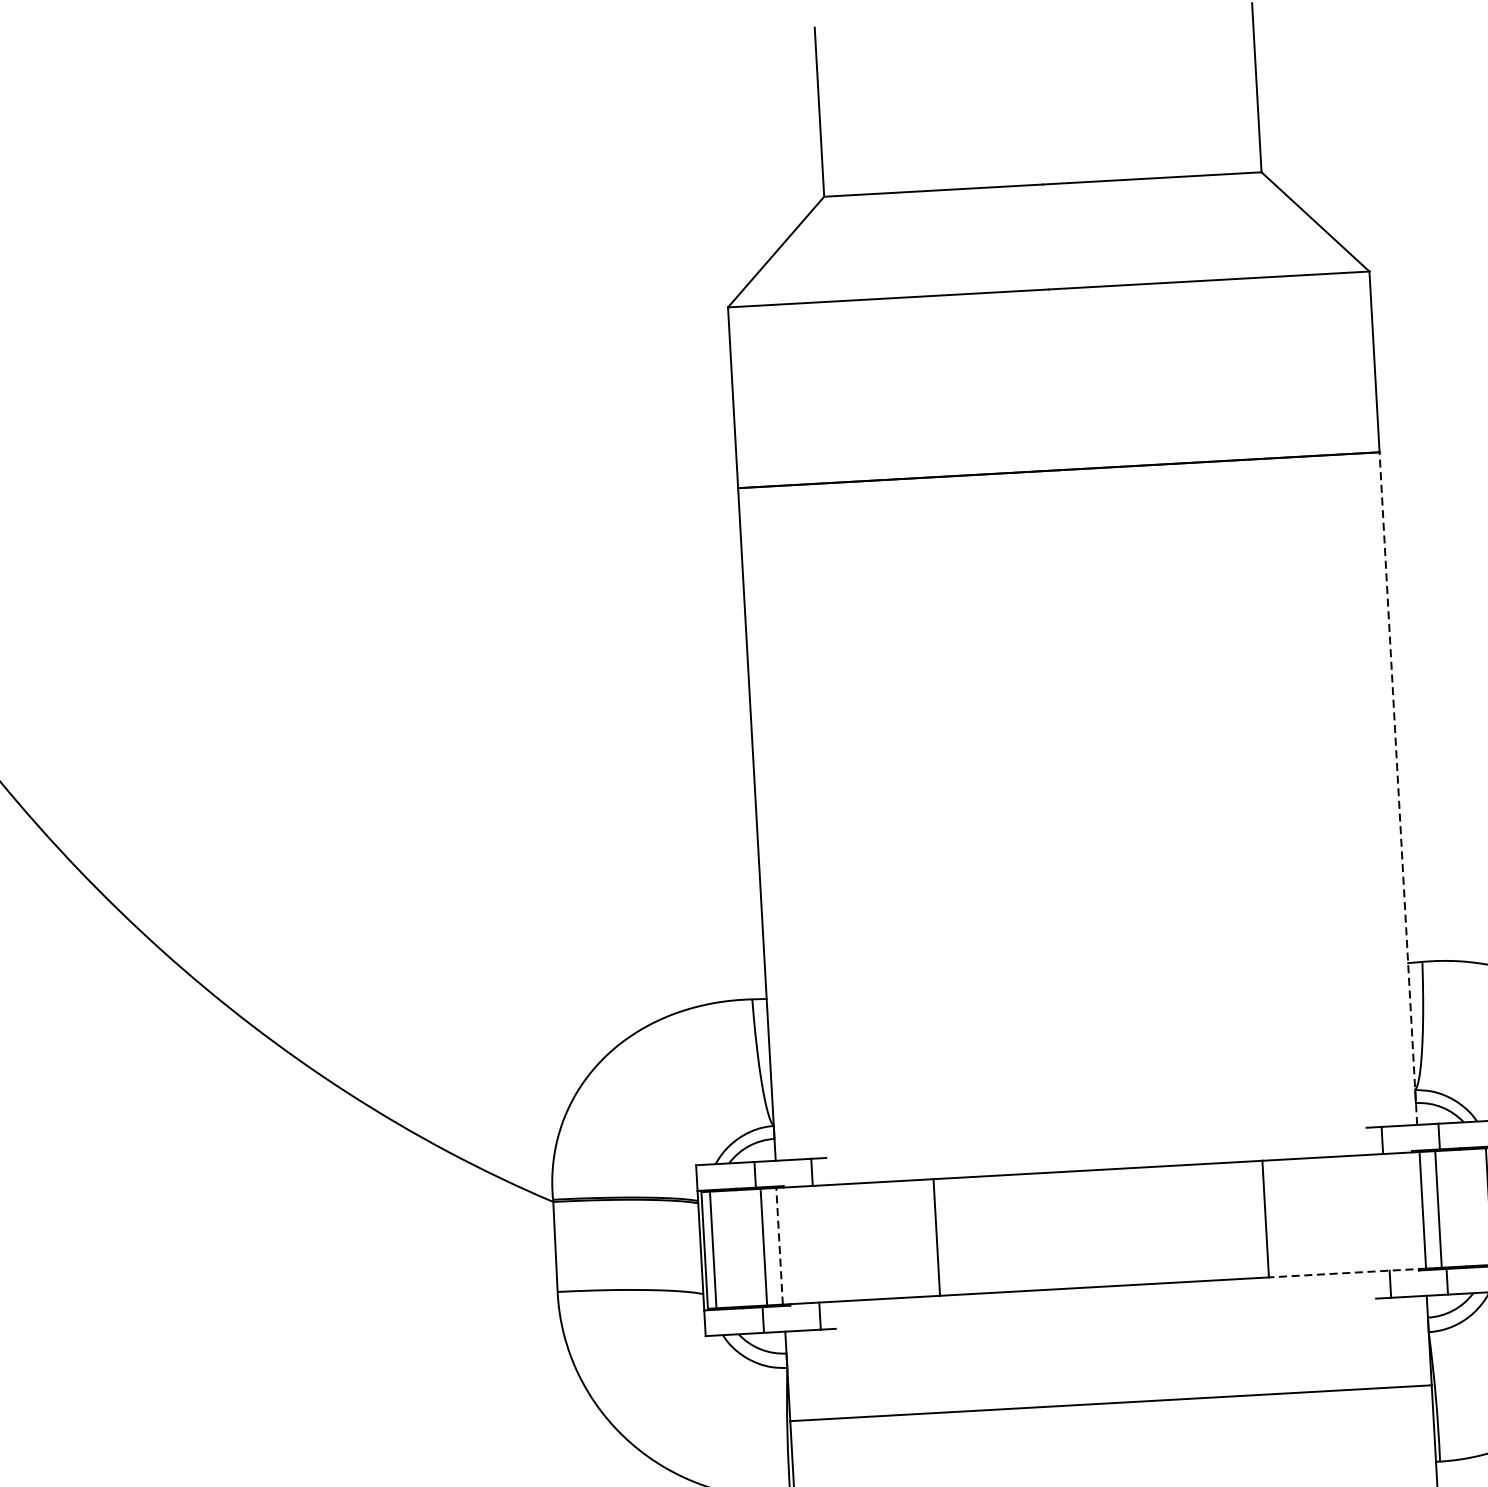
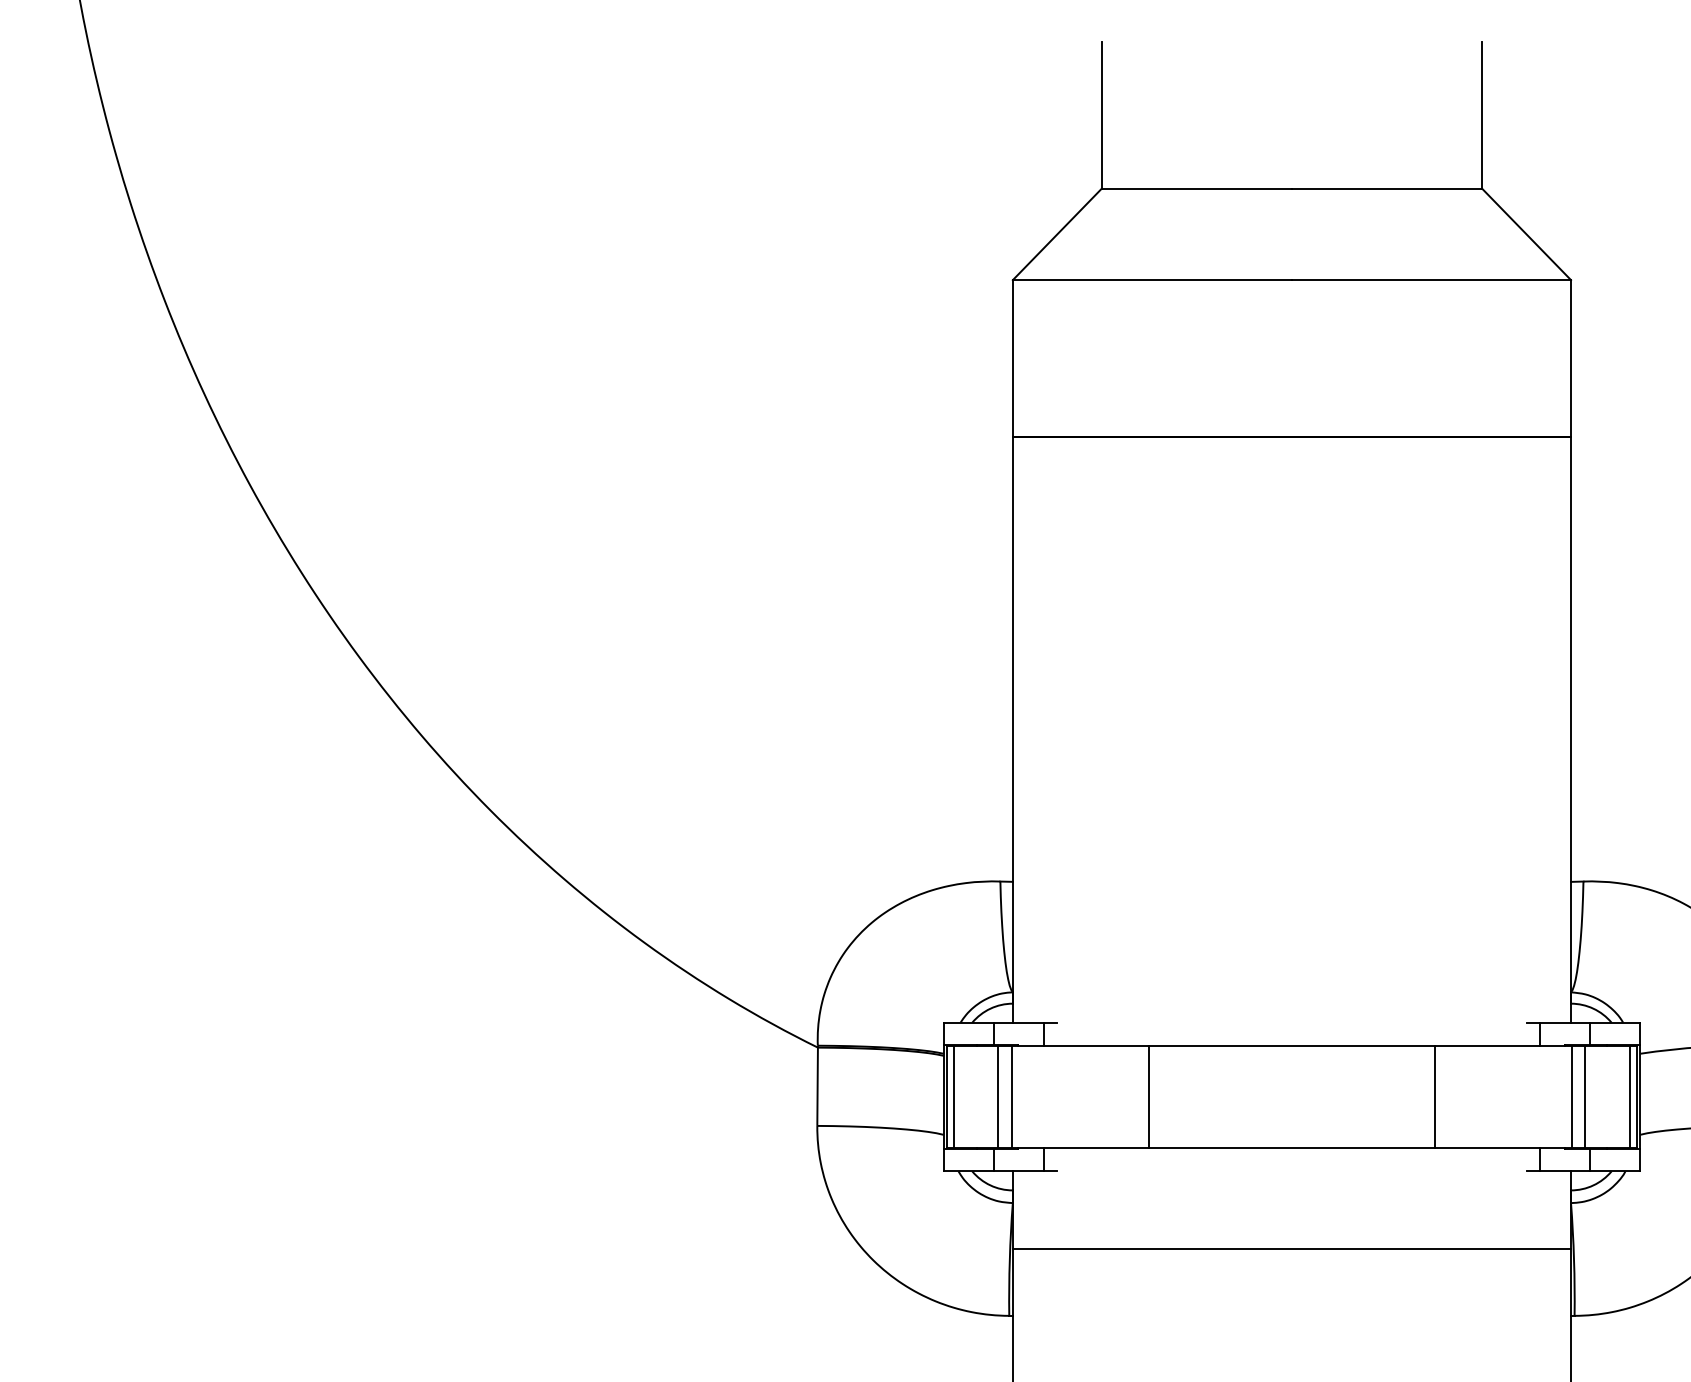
line: (1398, 789) -> (1571, 730), dashed -> solid
line: (780, 1246) -> (1012, 1097), dashed -> solid
line: (1346, 1272) -> (1502, 1147), dashed -> solid

